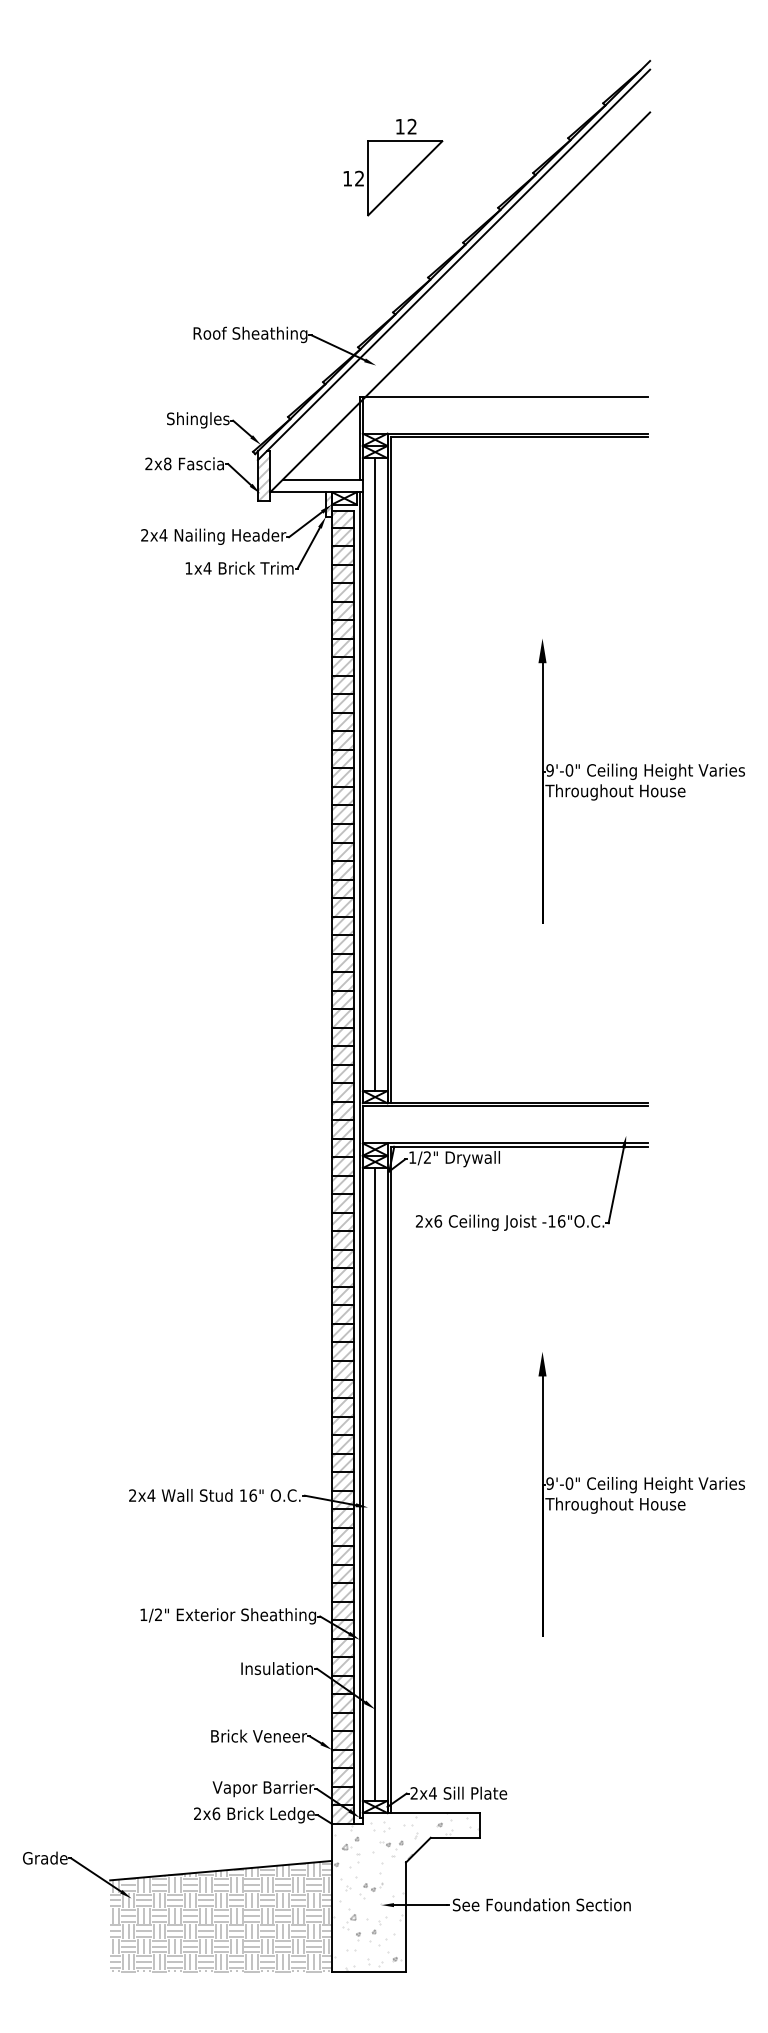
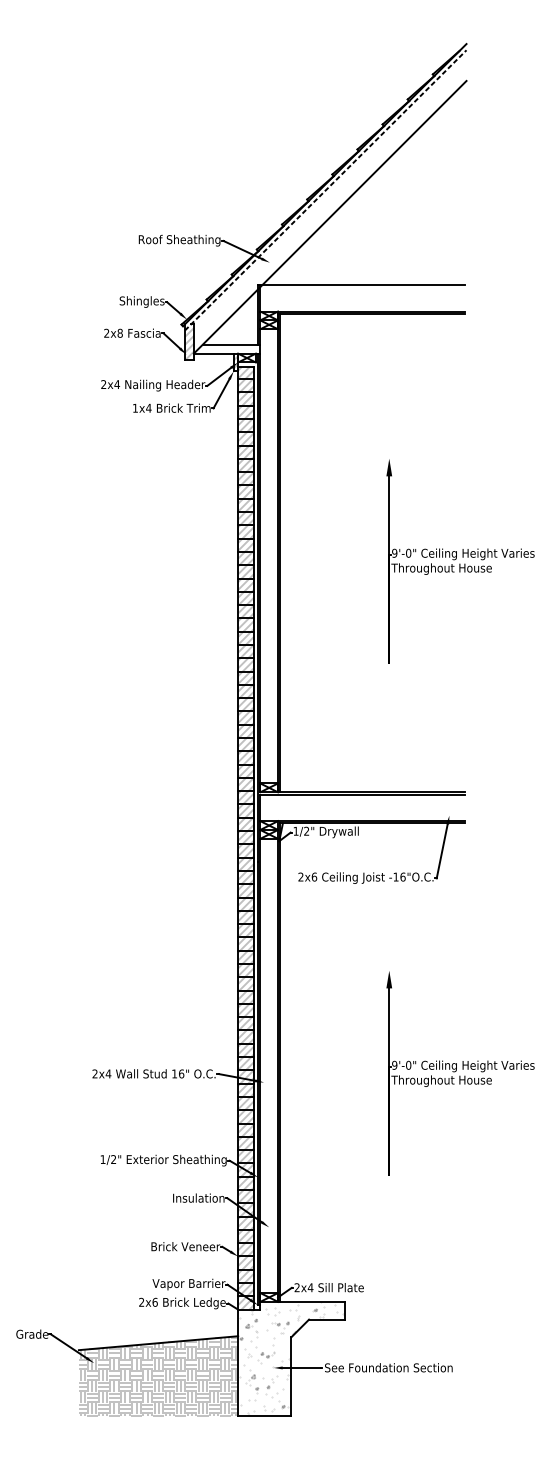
part: (393, 167) -> (282, 120), removed
line: (454, 264) -> (326, 190), solid -> dashed
line: (375, 774) -> (269, 556), removed
line: (375, 1484) -> (269, 1065), removed

